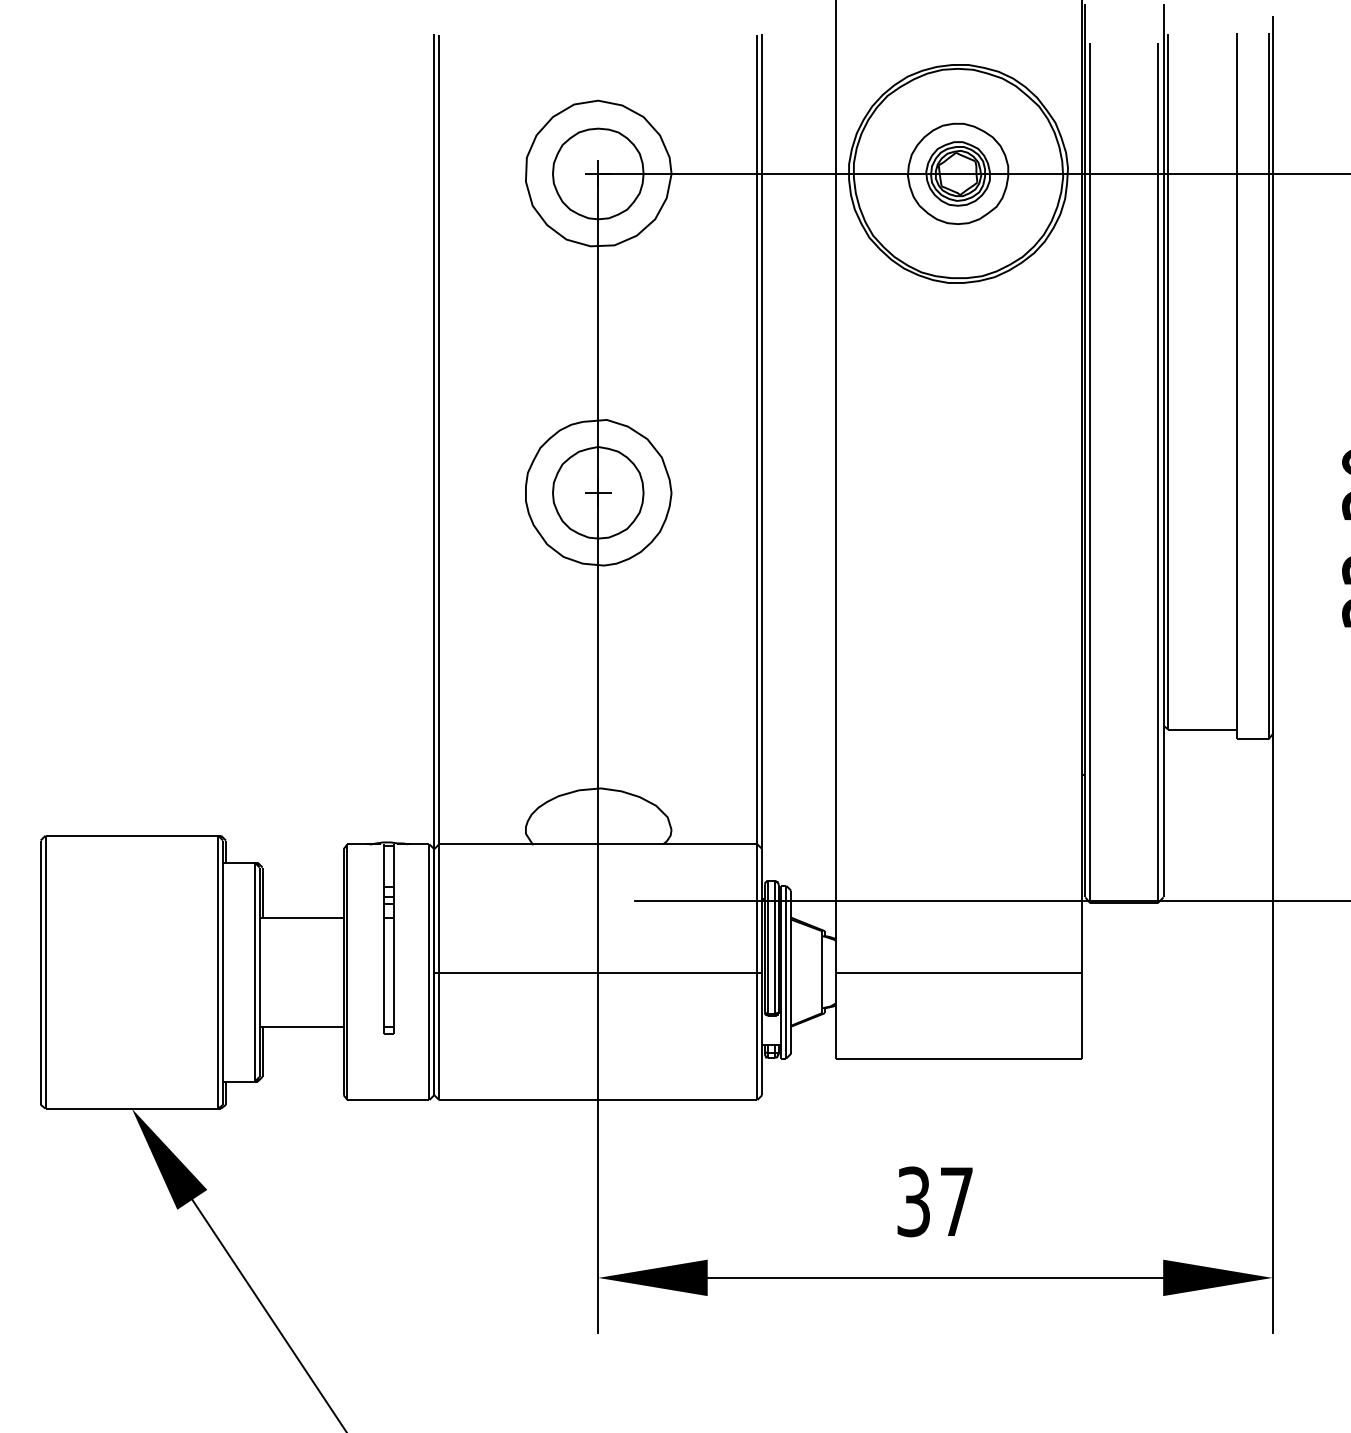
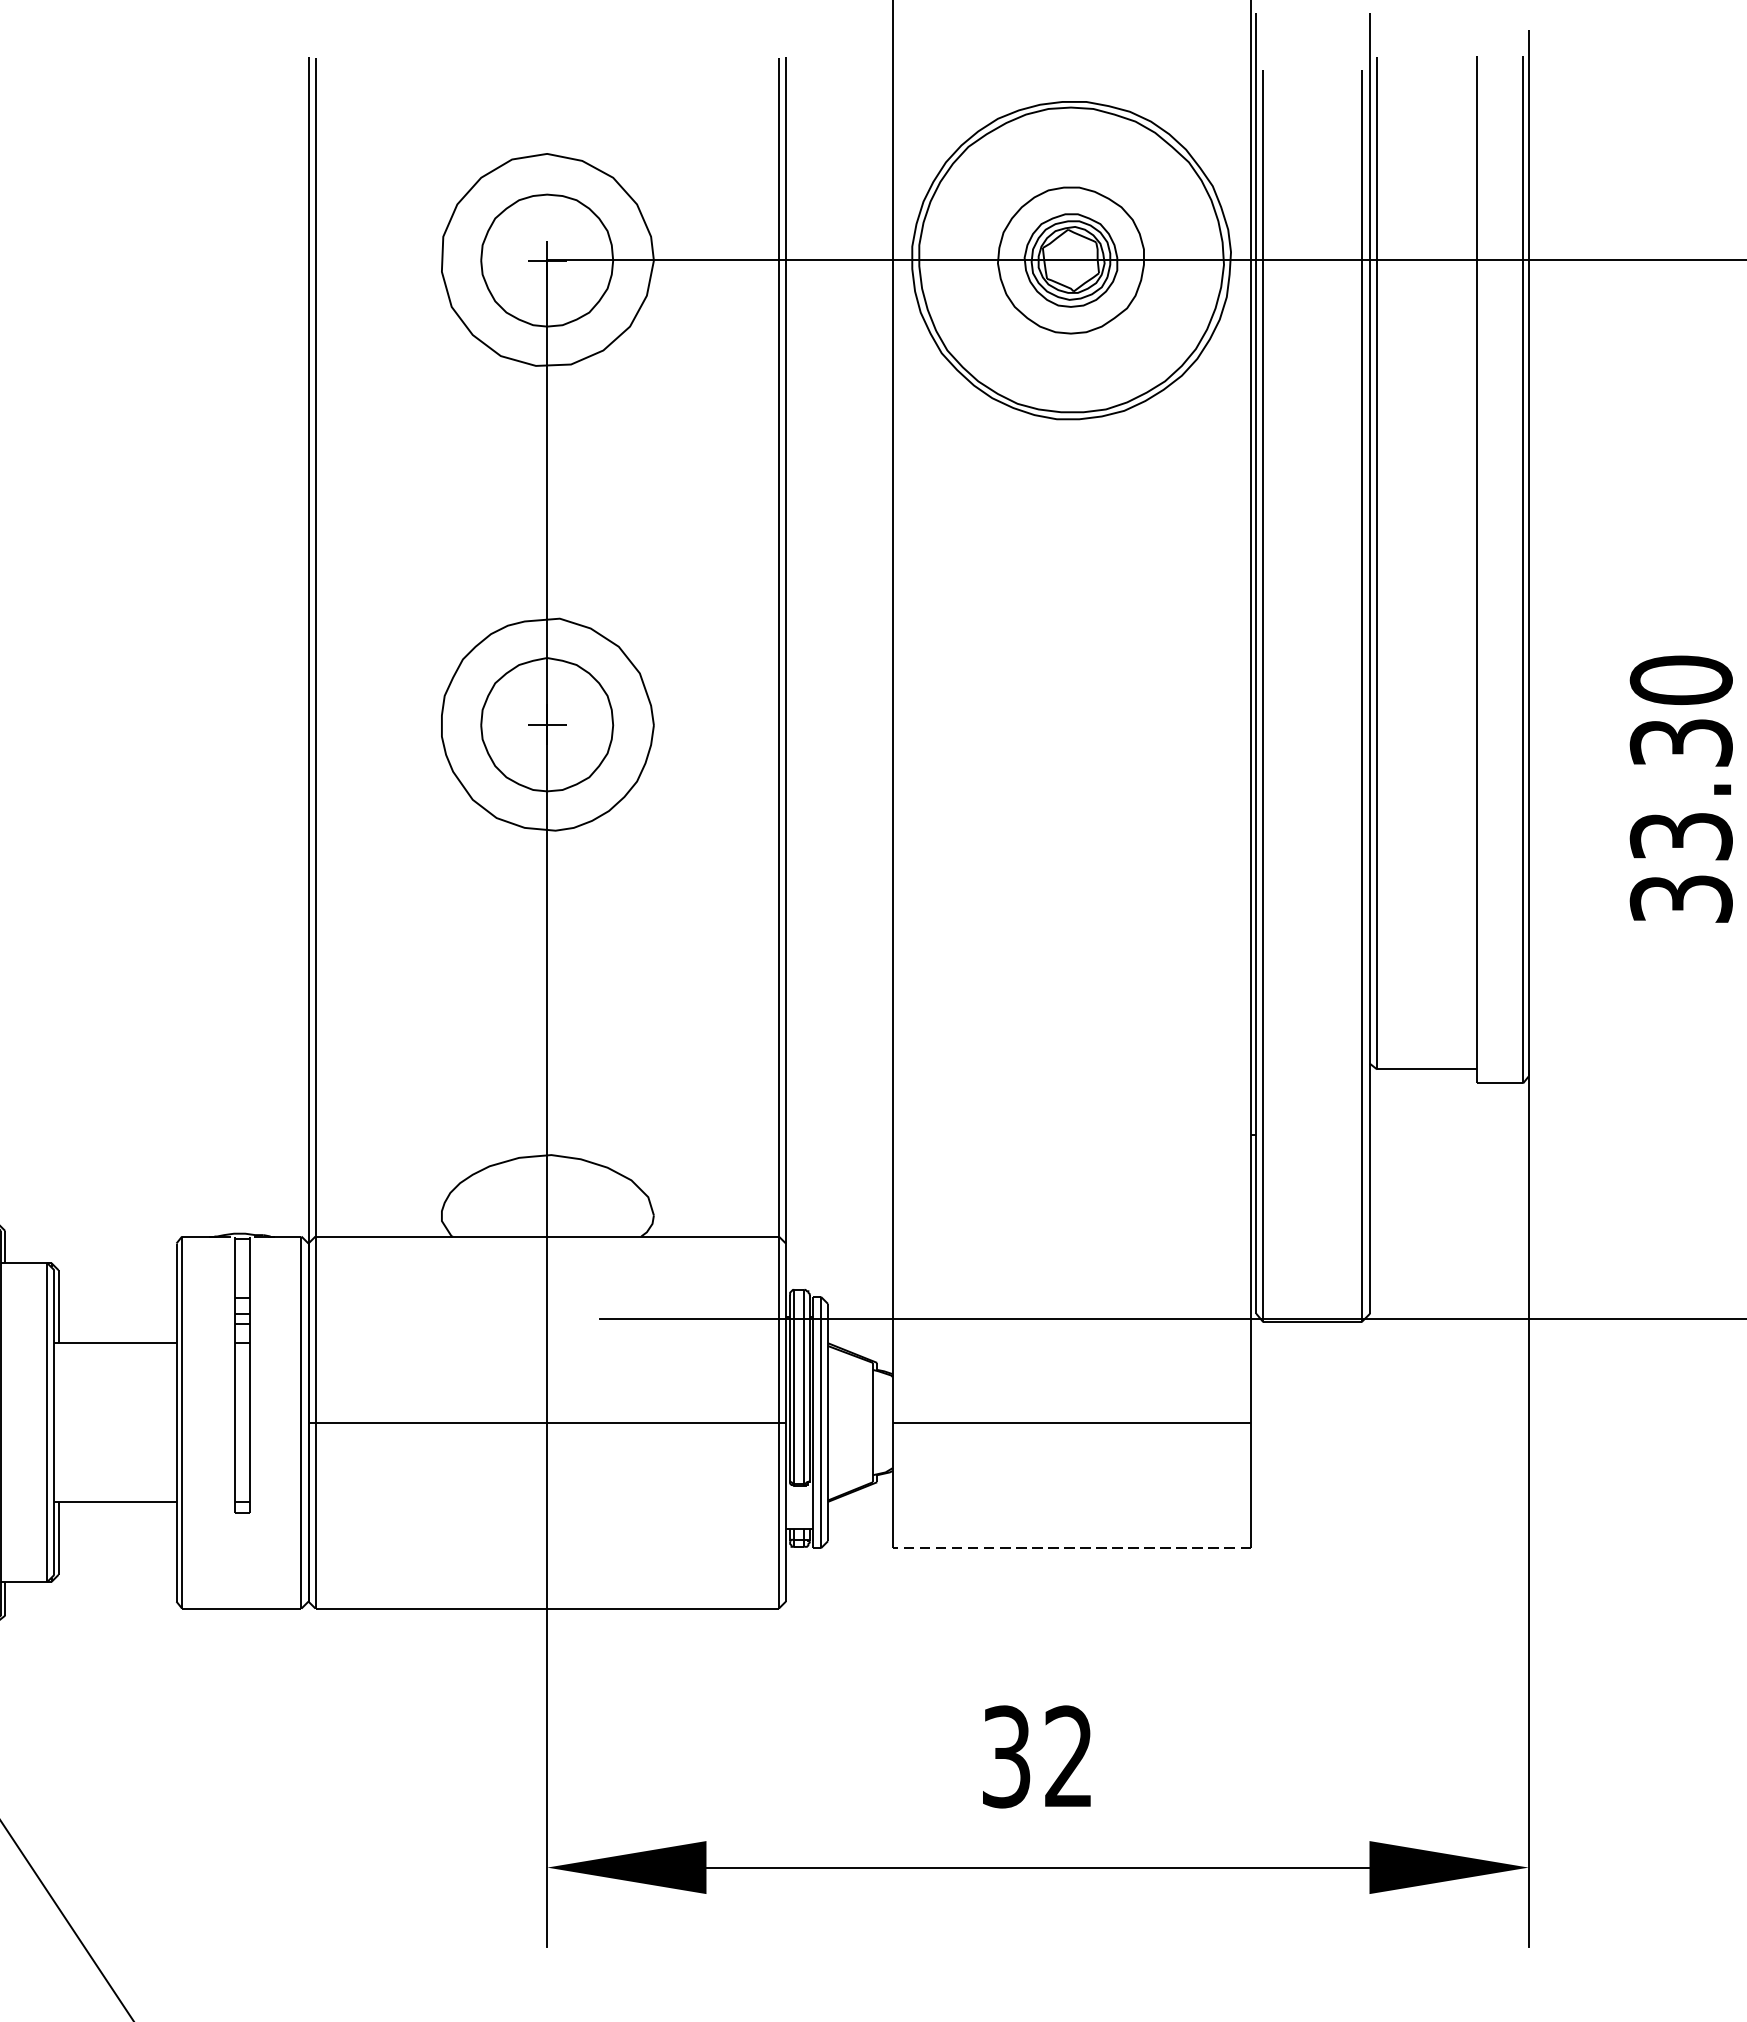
line: (958, 1058) -> (1071, 1548), solid -> dashed
text: (956, 1200) -> (1068, 1754), 37 -> 32

